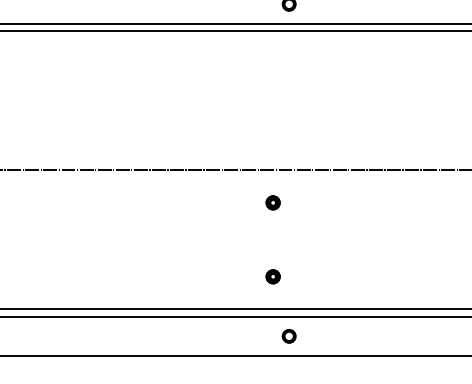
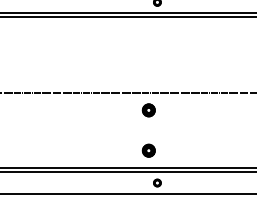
part: (272, 203) -> (148, 110), size x1.67
part: (272, 276) -> (148, 150), size x1.67

